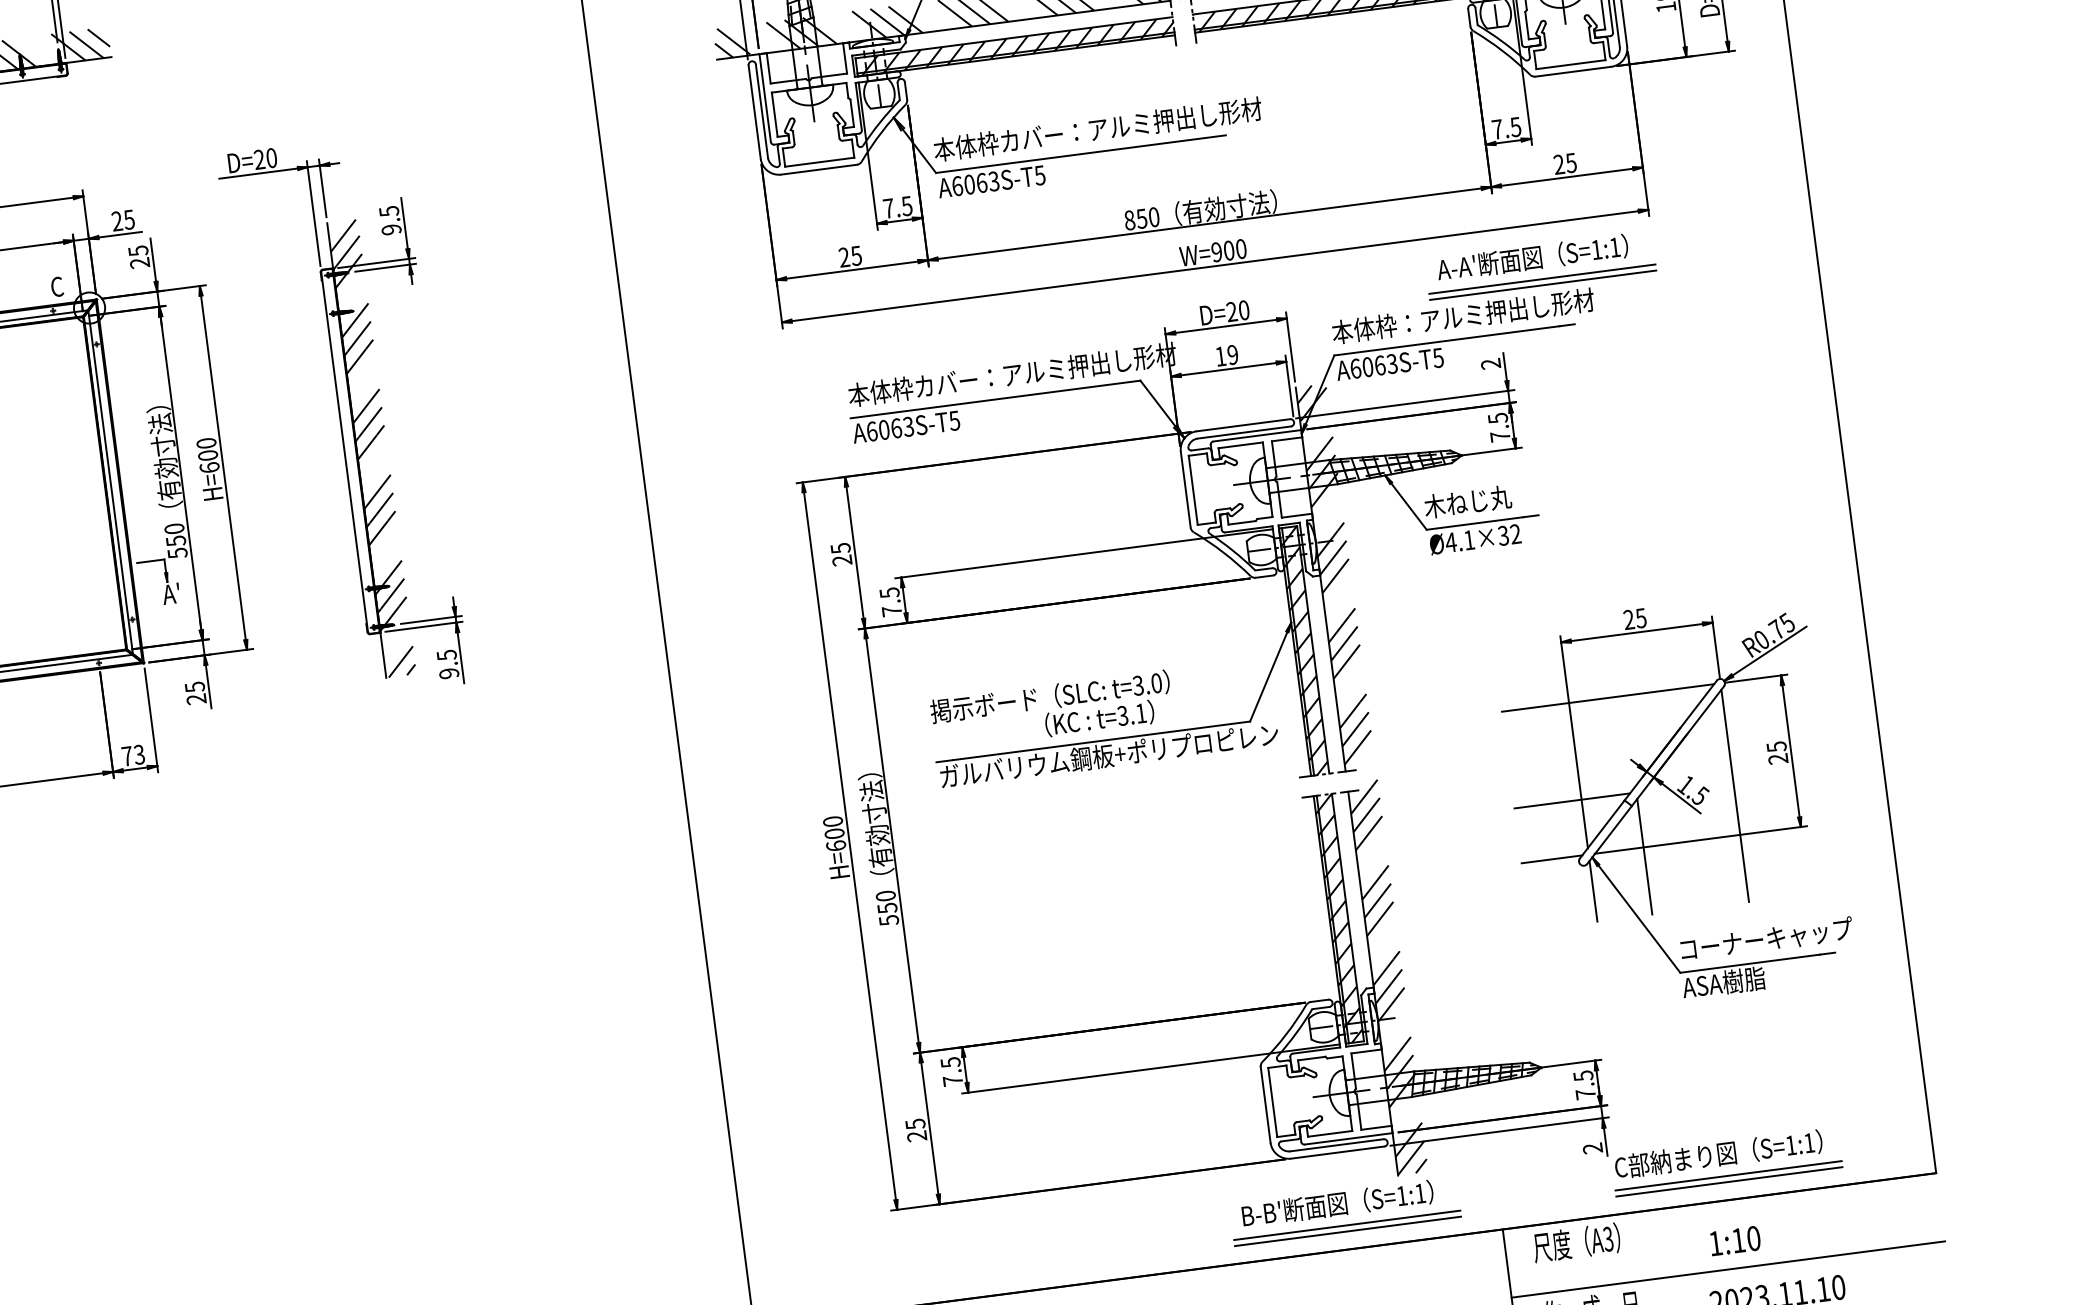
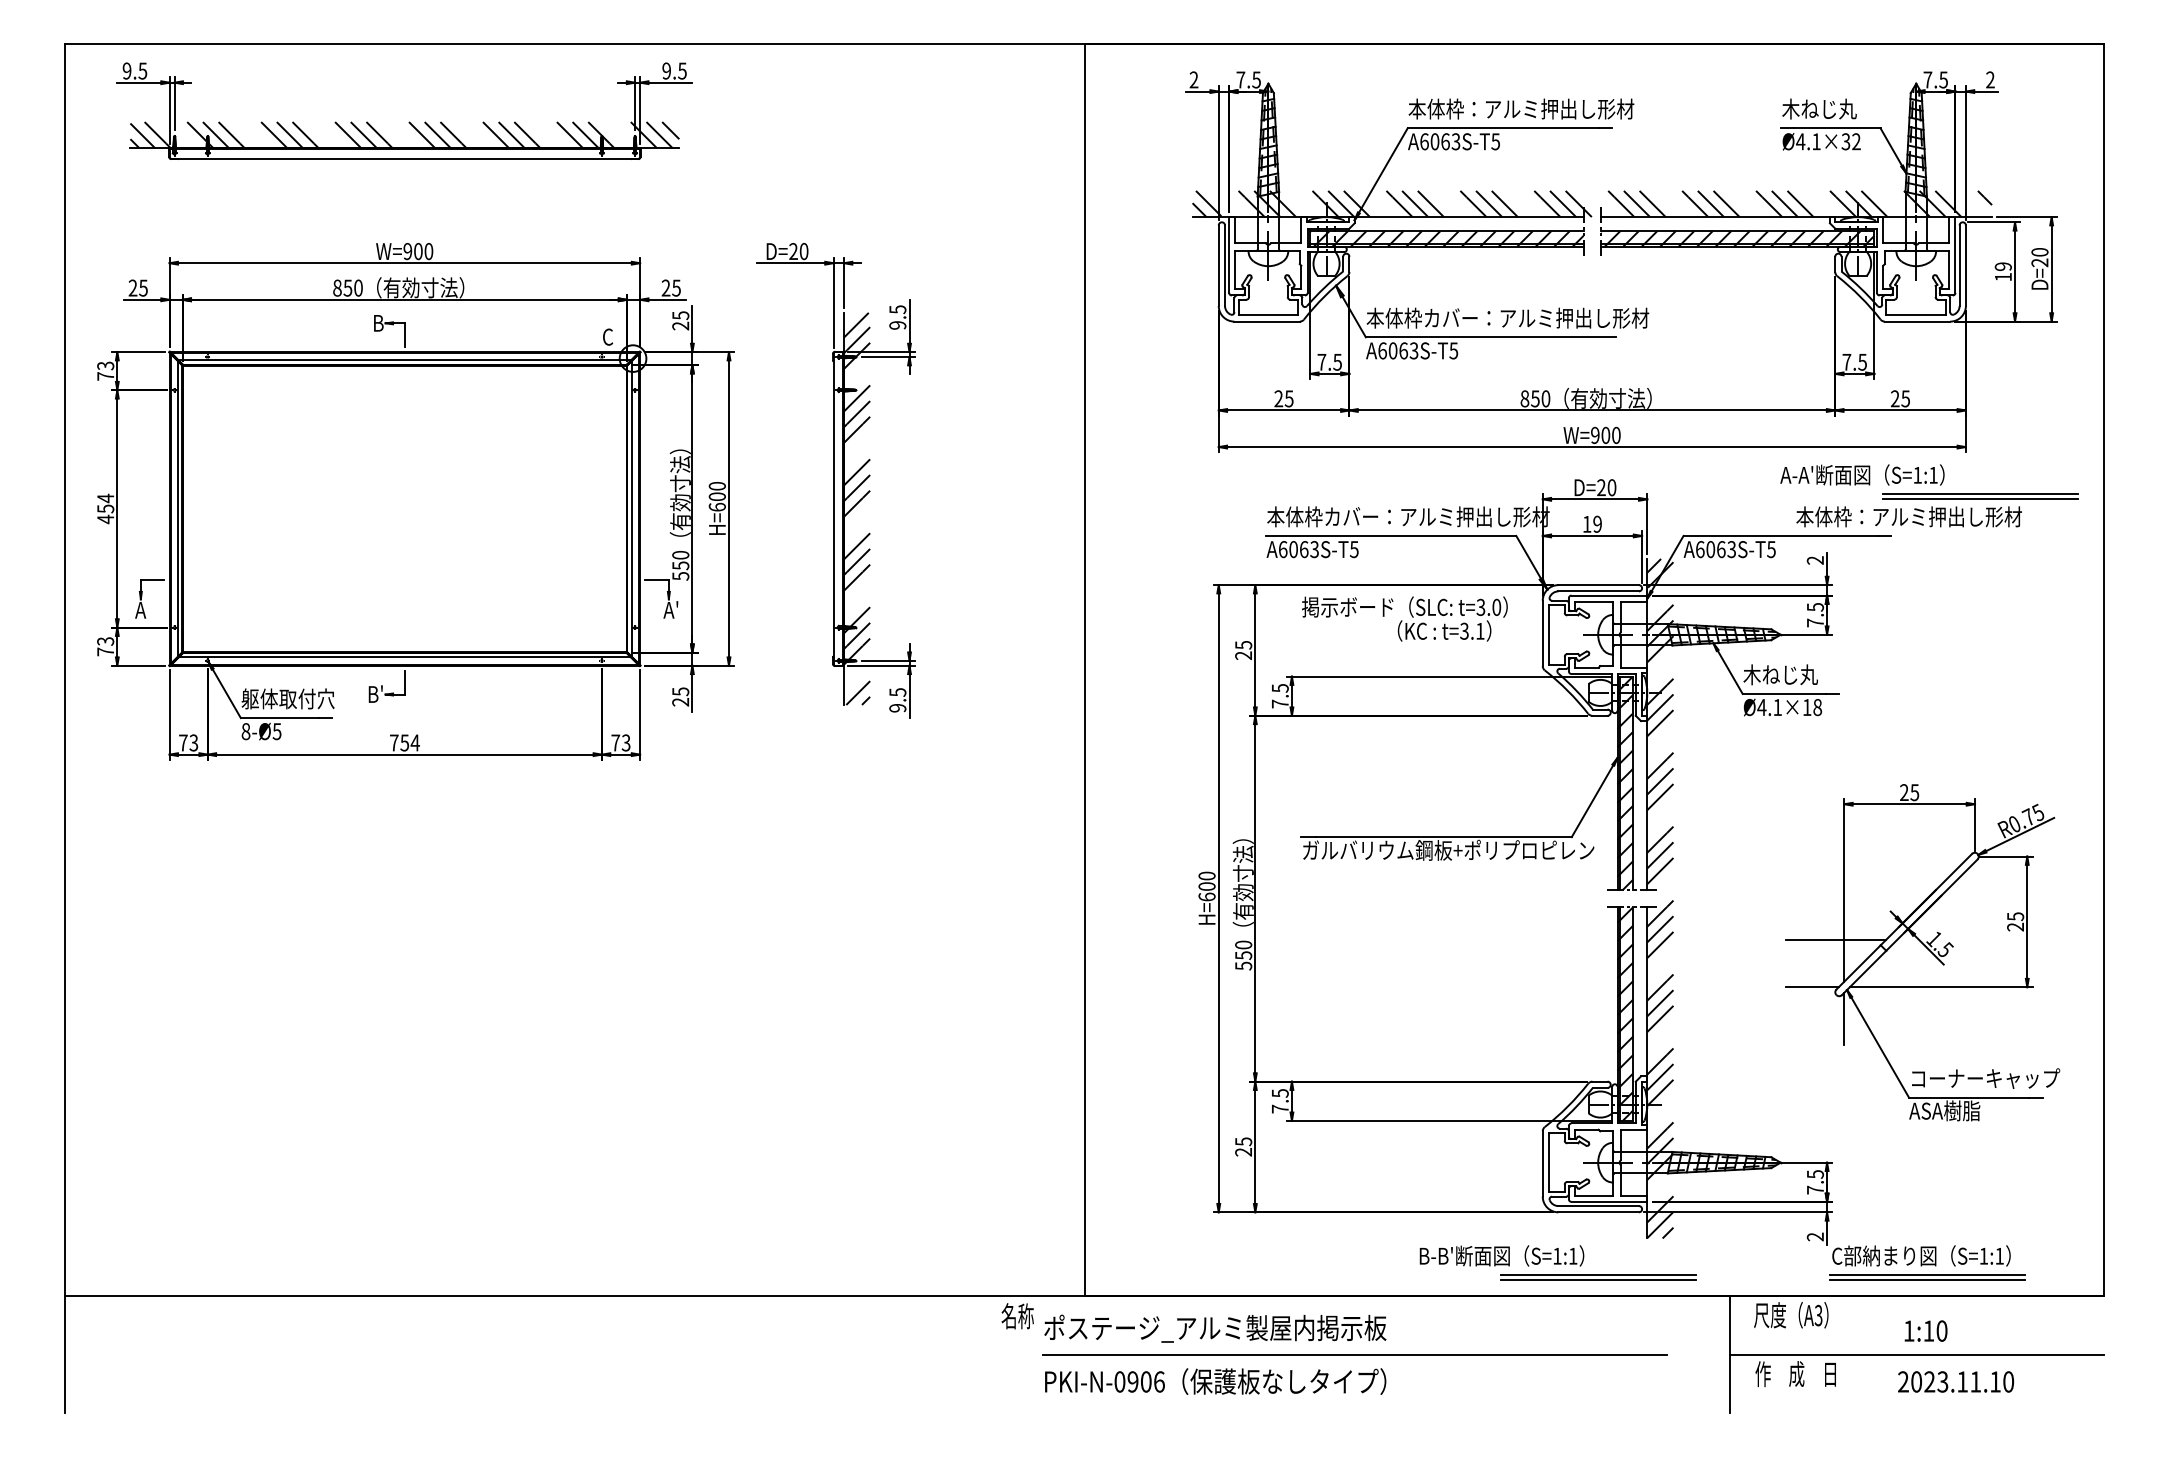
part: (1495, 304) -> (1937, 510), moved
text: (1509, 534) -> (1812, 707), Ø4.1×32 -> Ø4.1×18
line: (1607, 697) -> (1877, 856), removed
text: (1051, 710) -> (1404, 618), moved
line: (1735, 795) -> (1975, 953), removed
line: (1644, 857) -> (1891, 995), removed
text: (1337, 1203) -> (1501, 1255), moved

